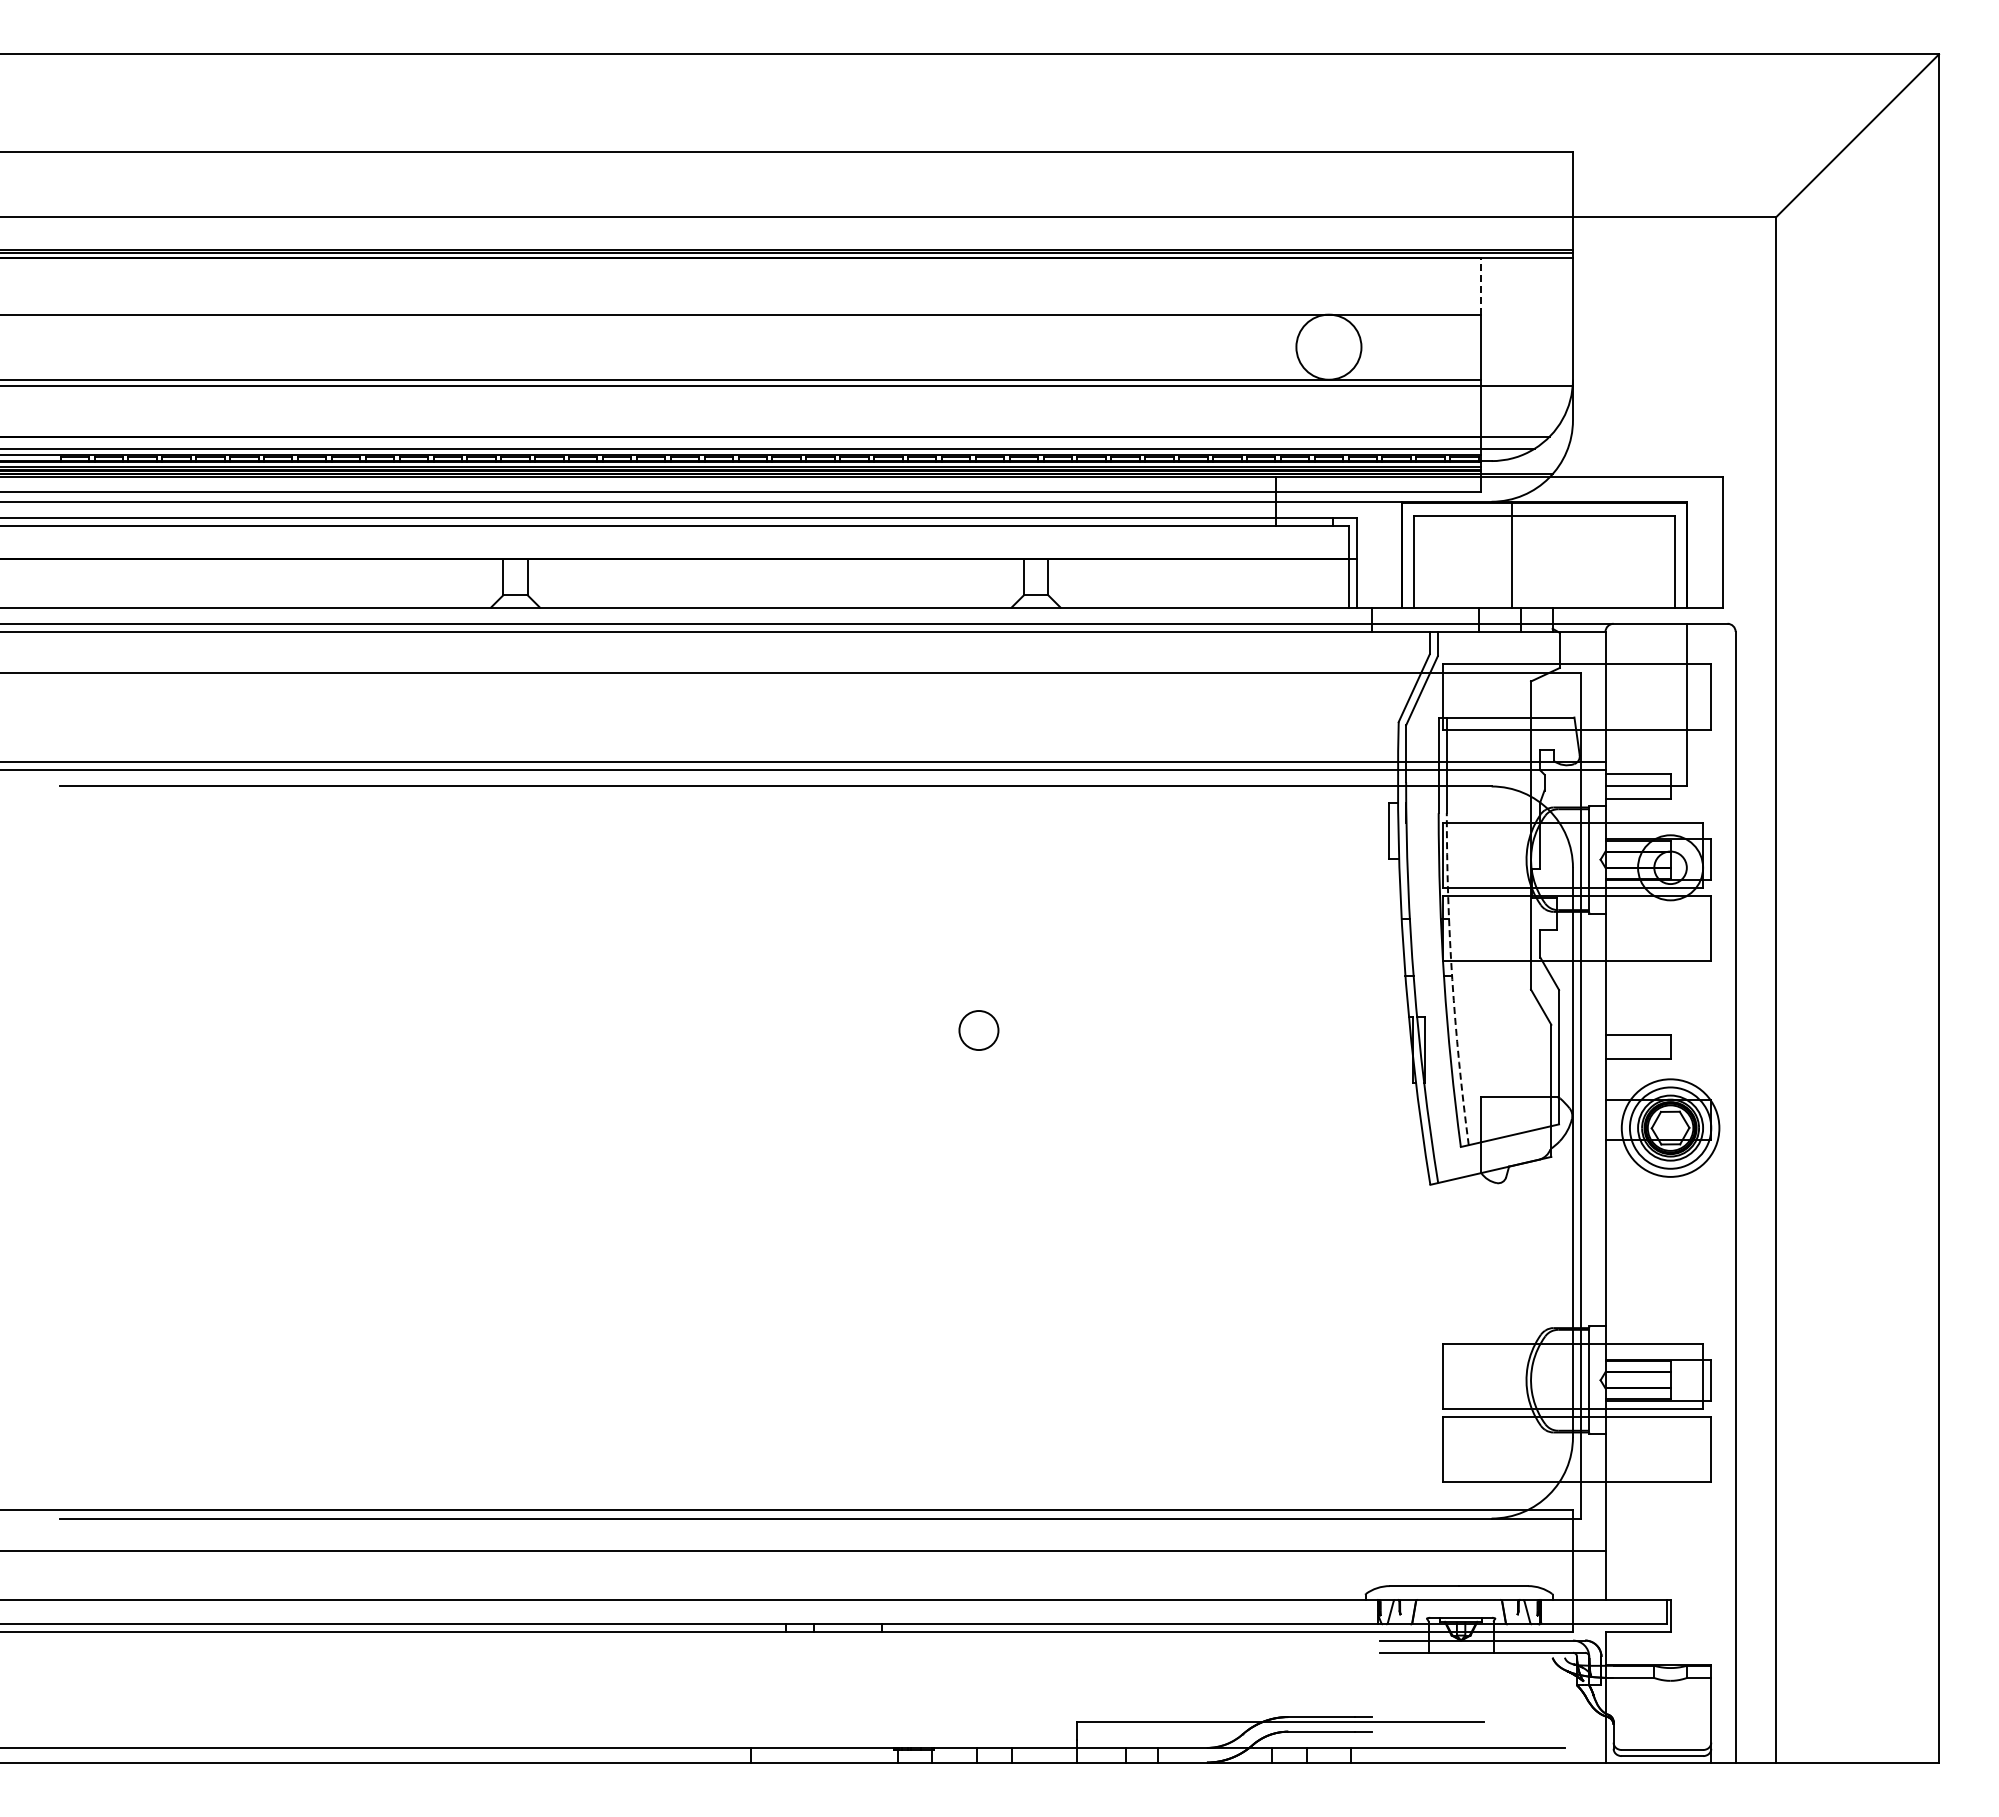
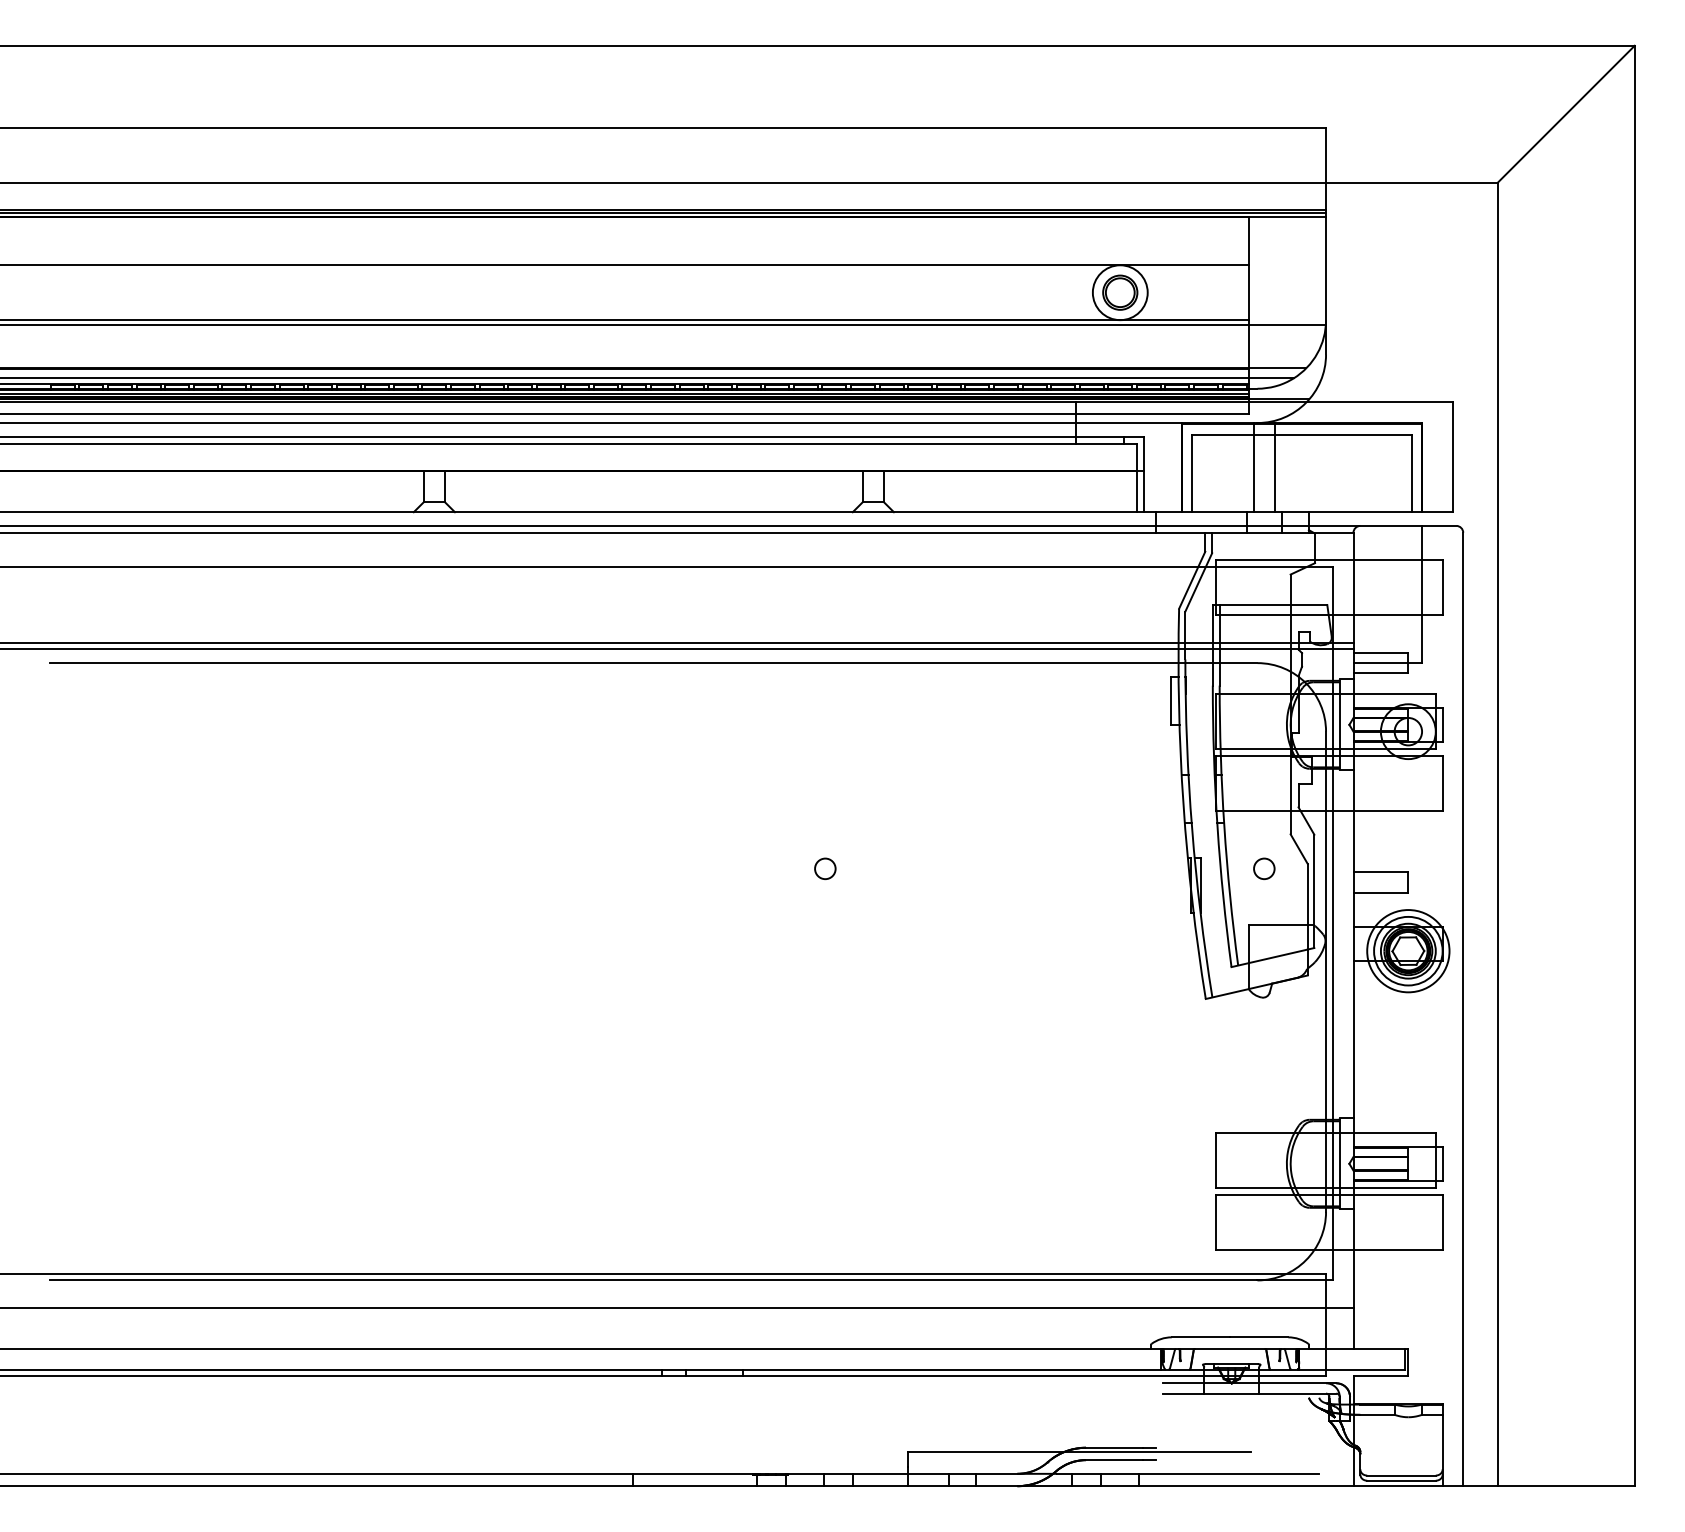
line: (1481, 285) -> (1248, 240), dashed -> solid
part: (1328, 347) -> (1119, 292), added
line: (1487, 554) -> (1253, 467), added
arc: (1452, 979) -> (1224, 825), dashed -> solid
circle: (979, 1030) -> (825, 868), size x0.62
circle: (1499, 1030) -> (1264, 868), added

